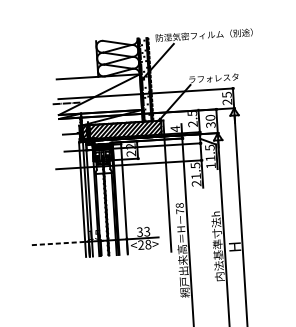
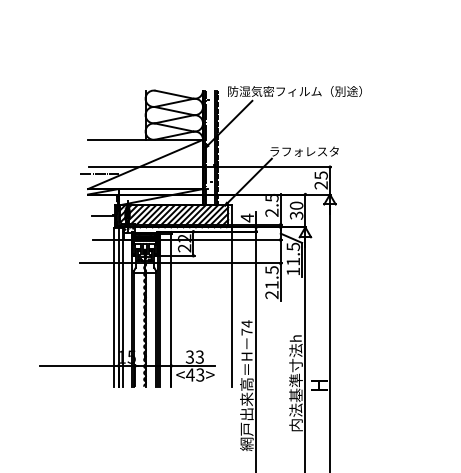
text: (179, 205) -> (246, 323), 78 -> 74
line: (60, 243) -> (79, 365), dashed -> solid
text: (144, 244) -> (194, 374), <28> -> <43>

